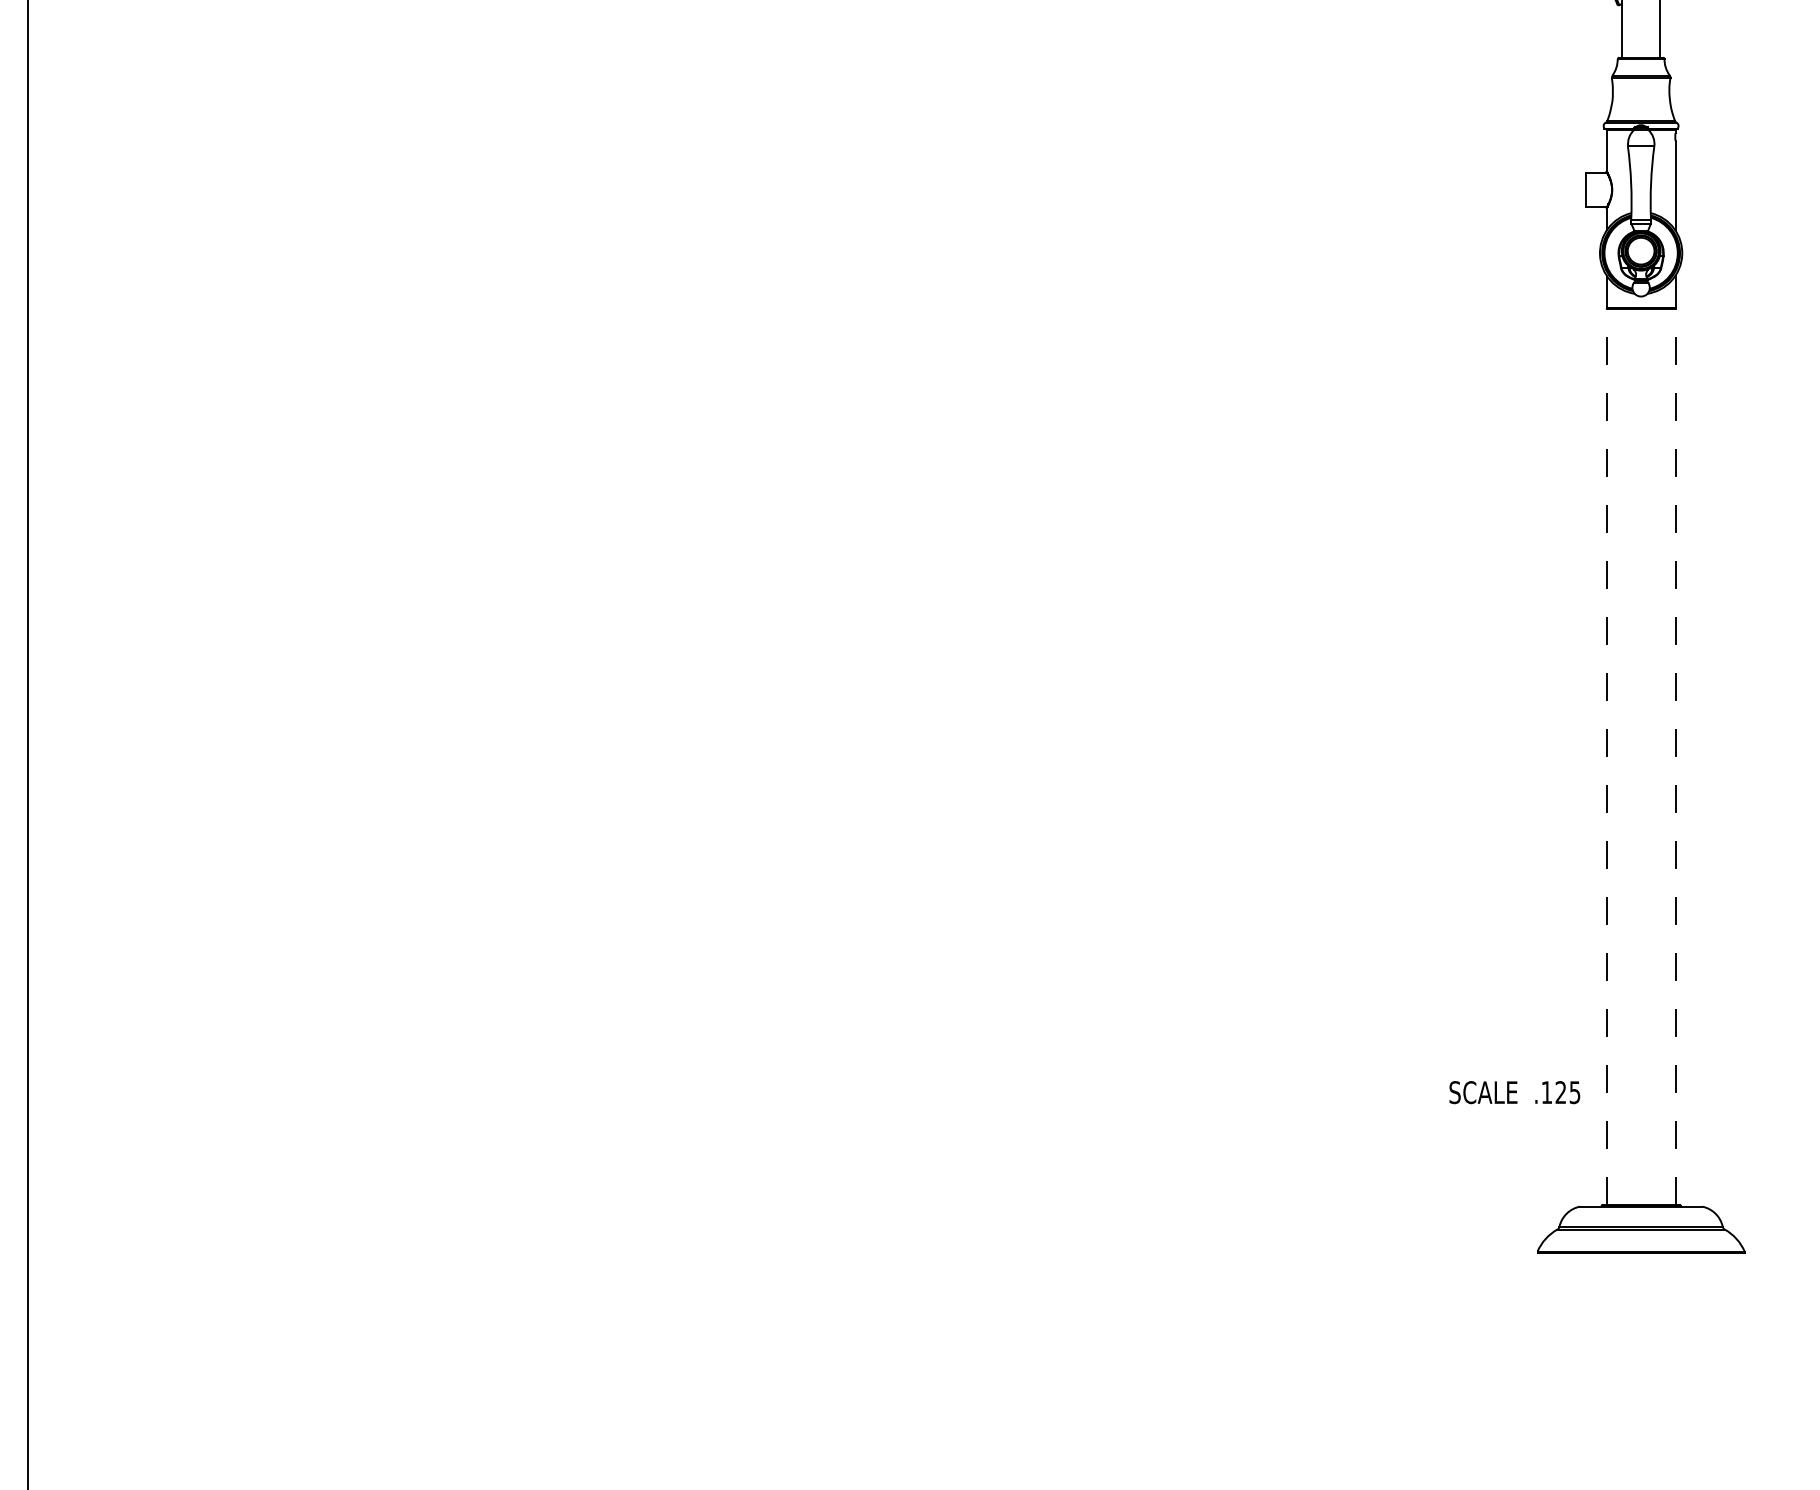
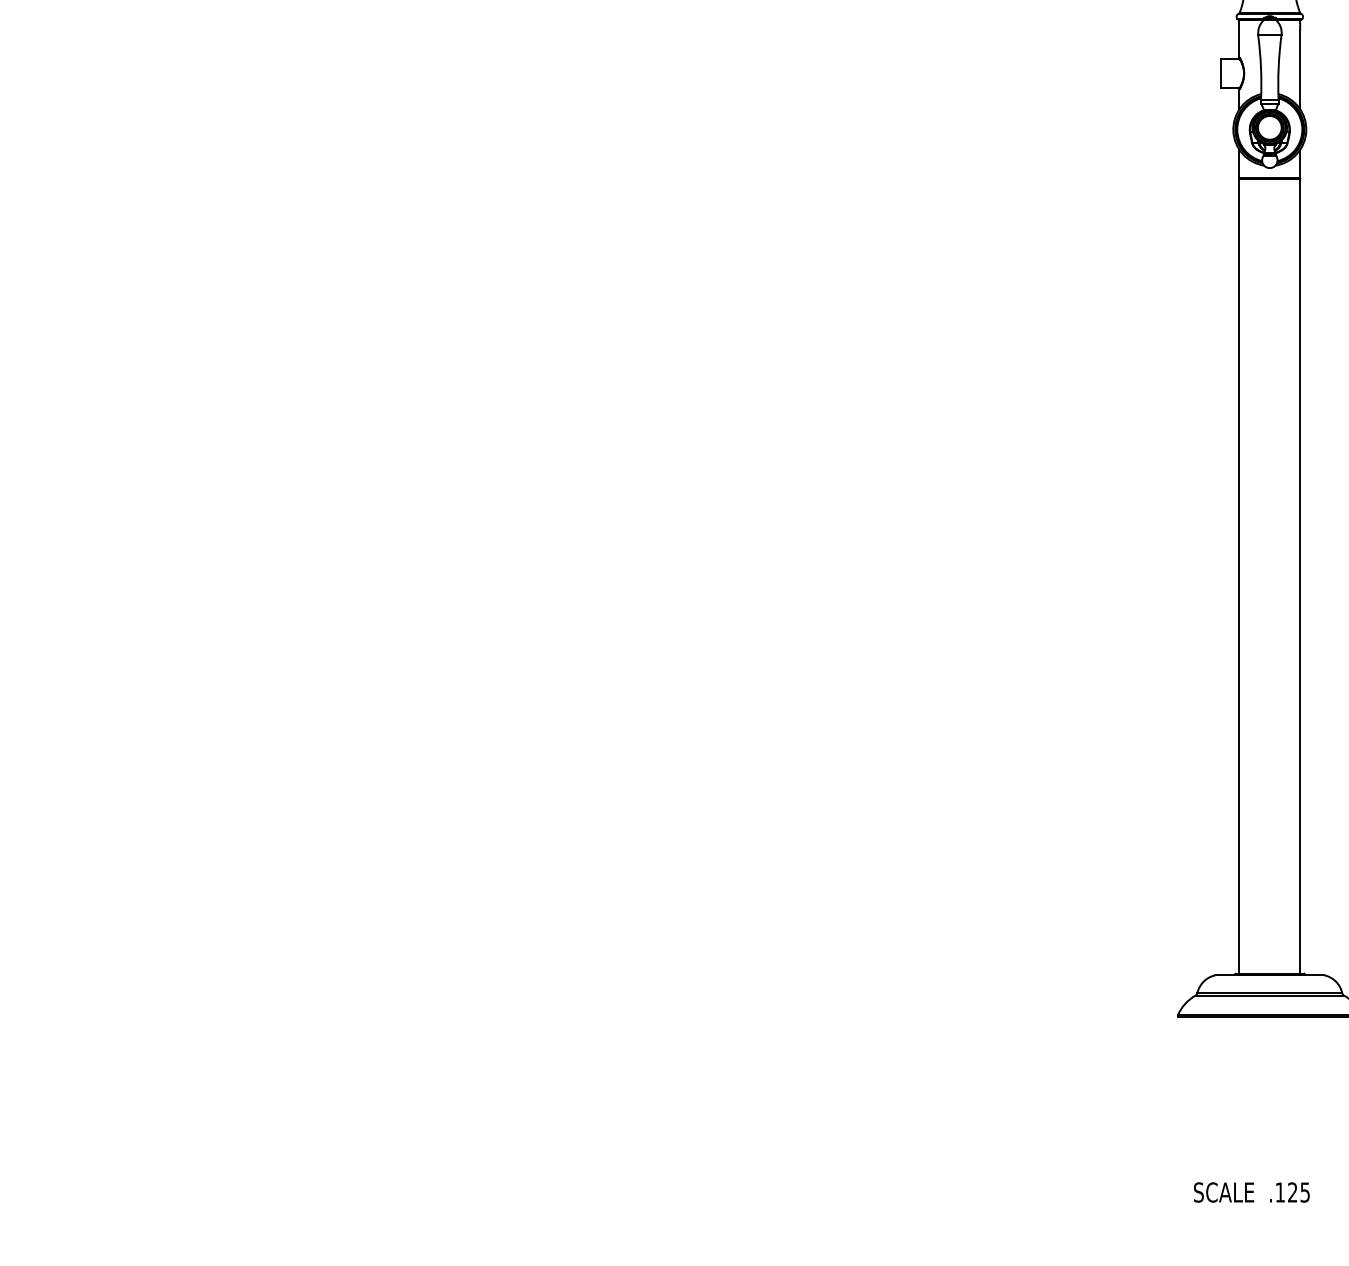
line: (1606, 756) -> (1239, 576), dashed -> solid
line: (1675, 756) -> (1300, 576), dashed -> solid
text: (1514, 1092) -> (1251, 1192), moved

